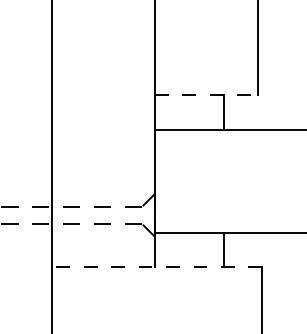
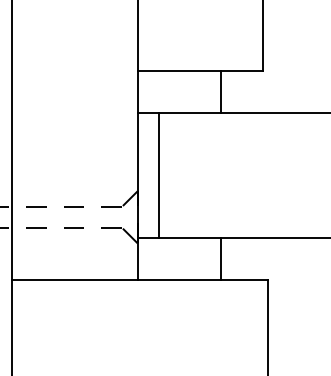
line: (206, 95) -> (200, 71), dashed -> solid
line: (172, 180) -> (159, 174), added
line: (156, 266) -> (139, 279), dashed -> solid

